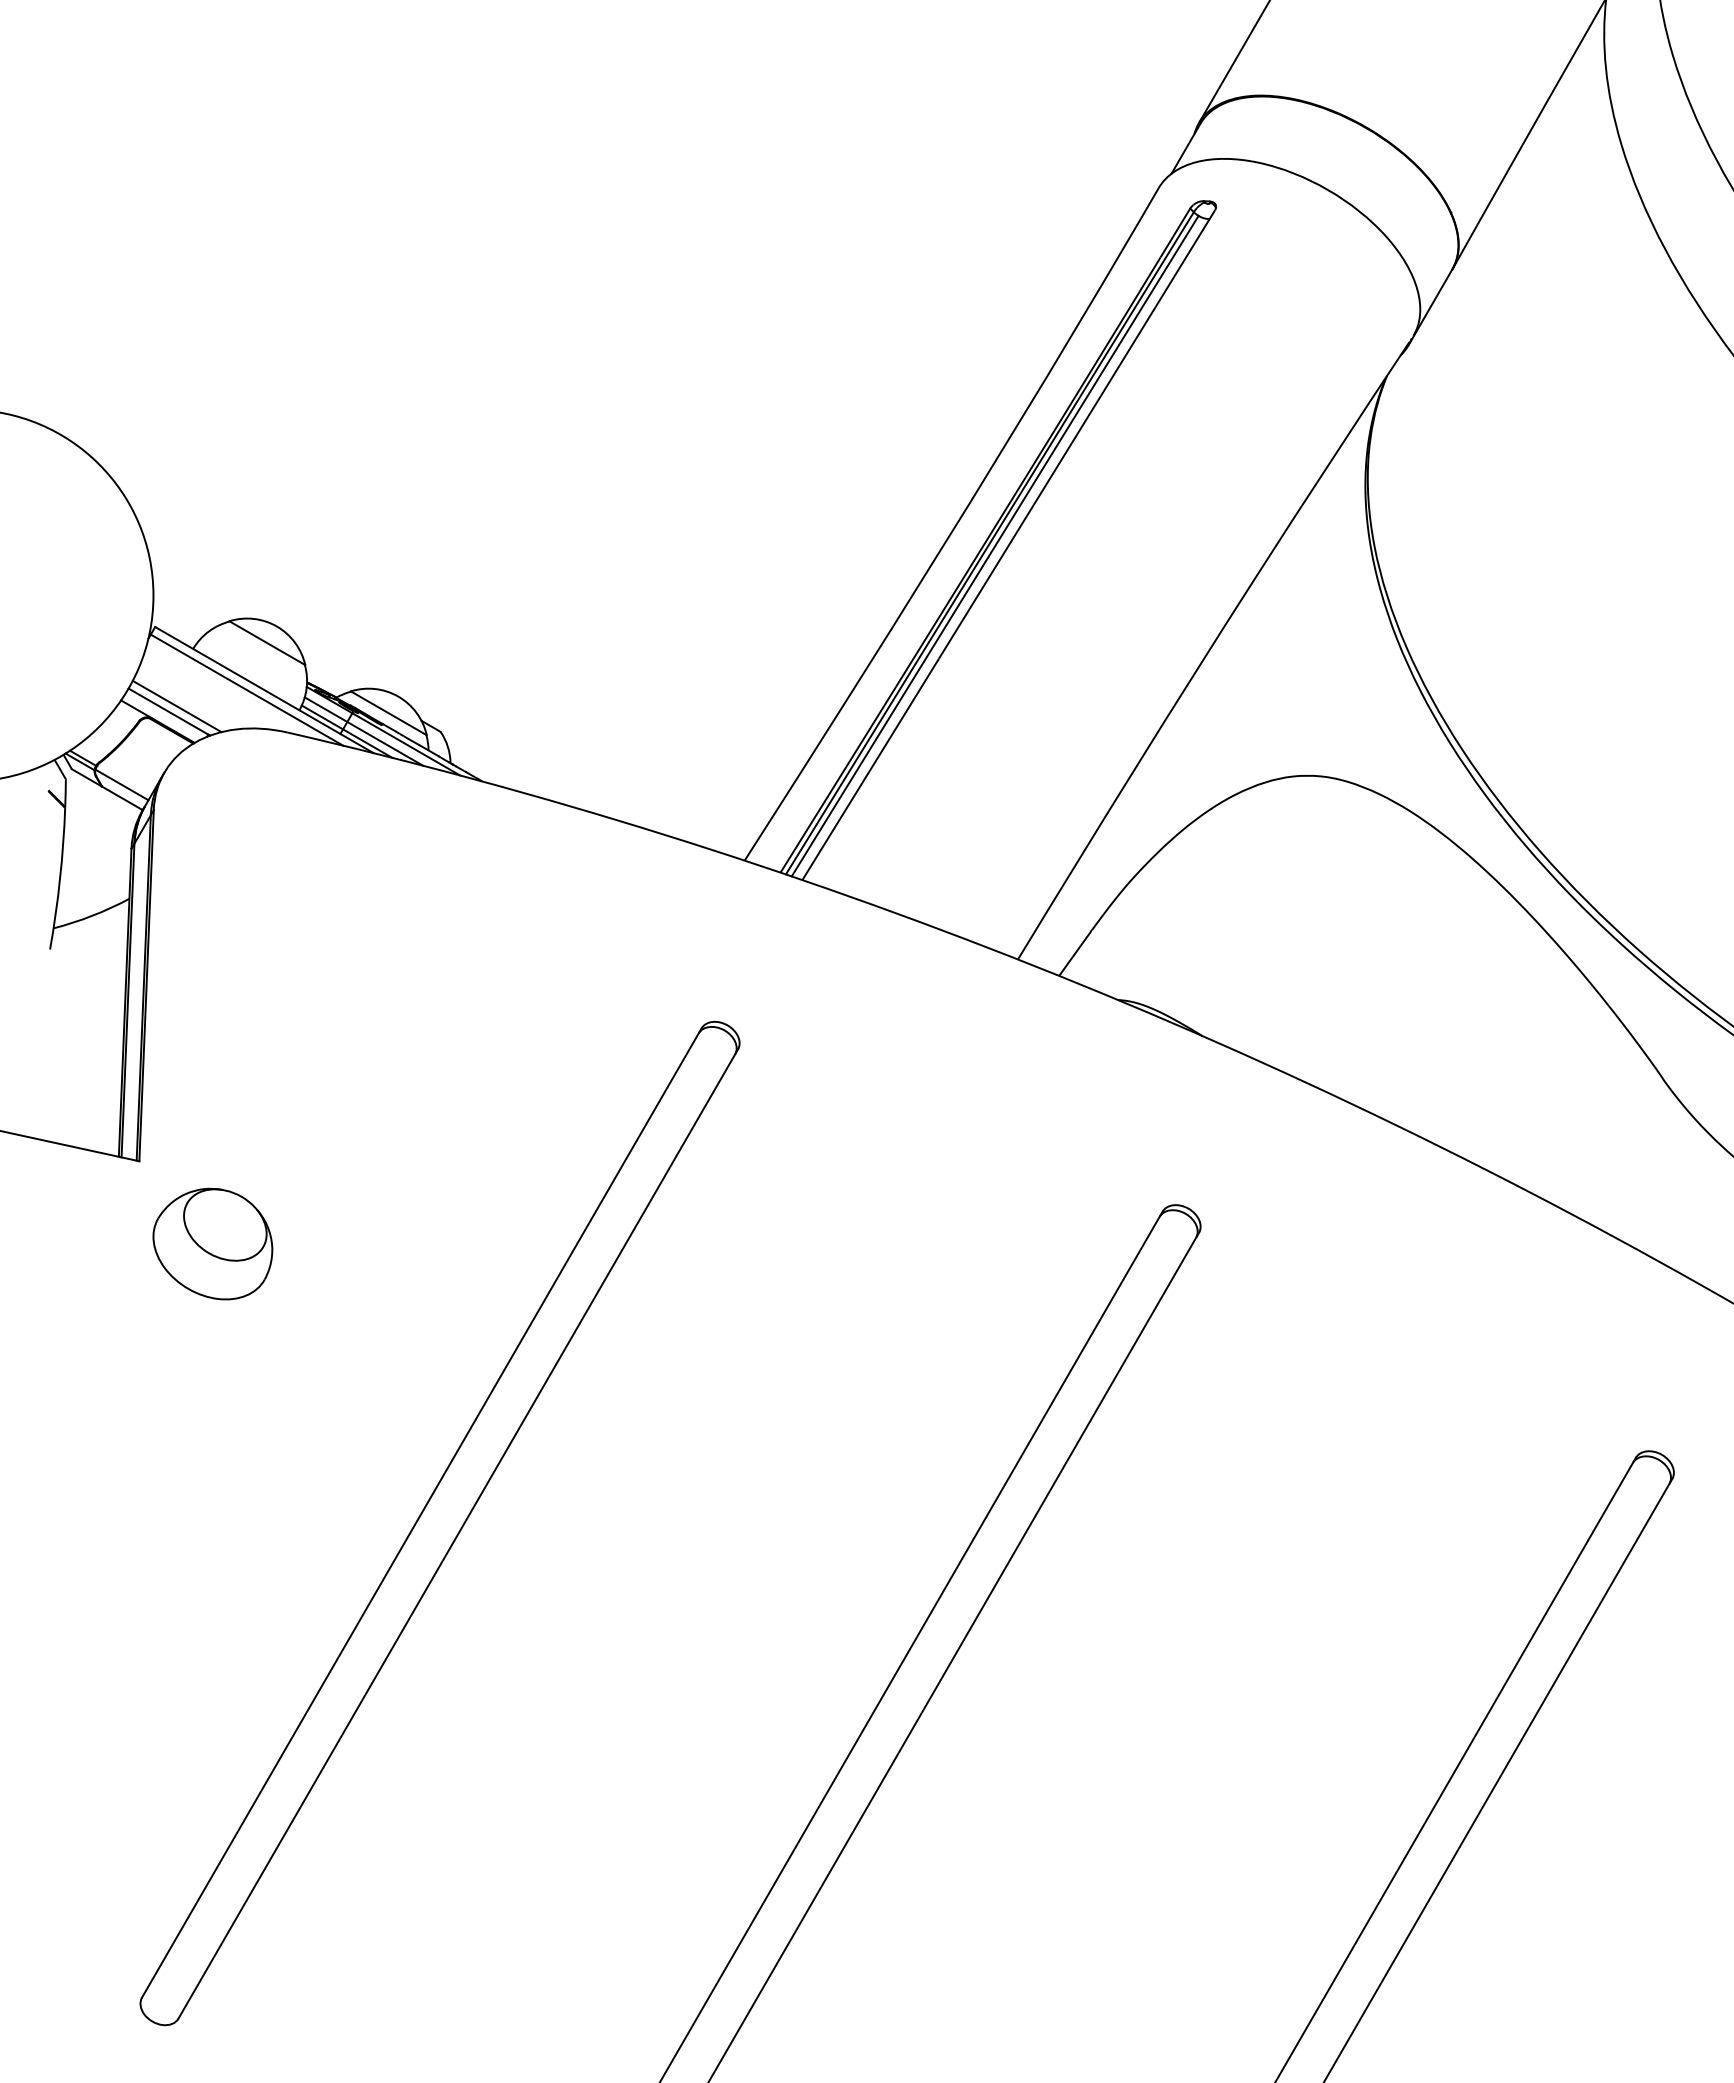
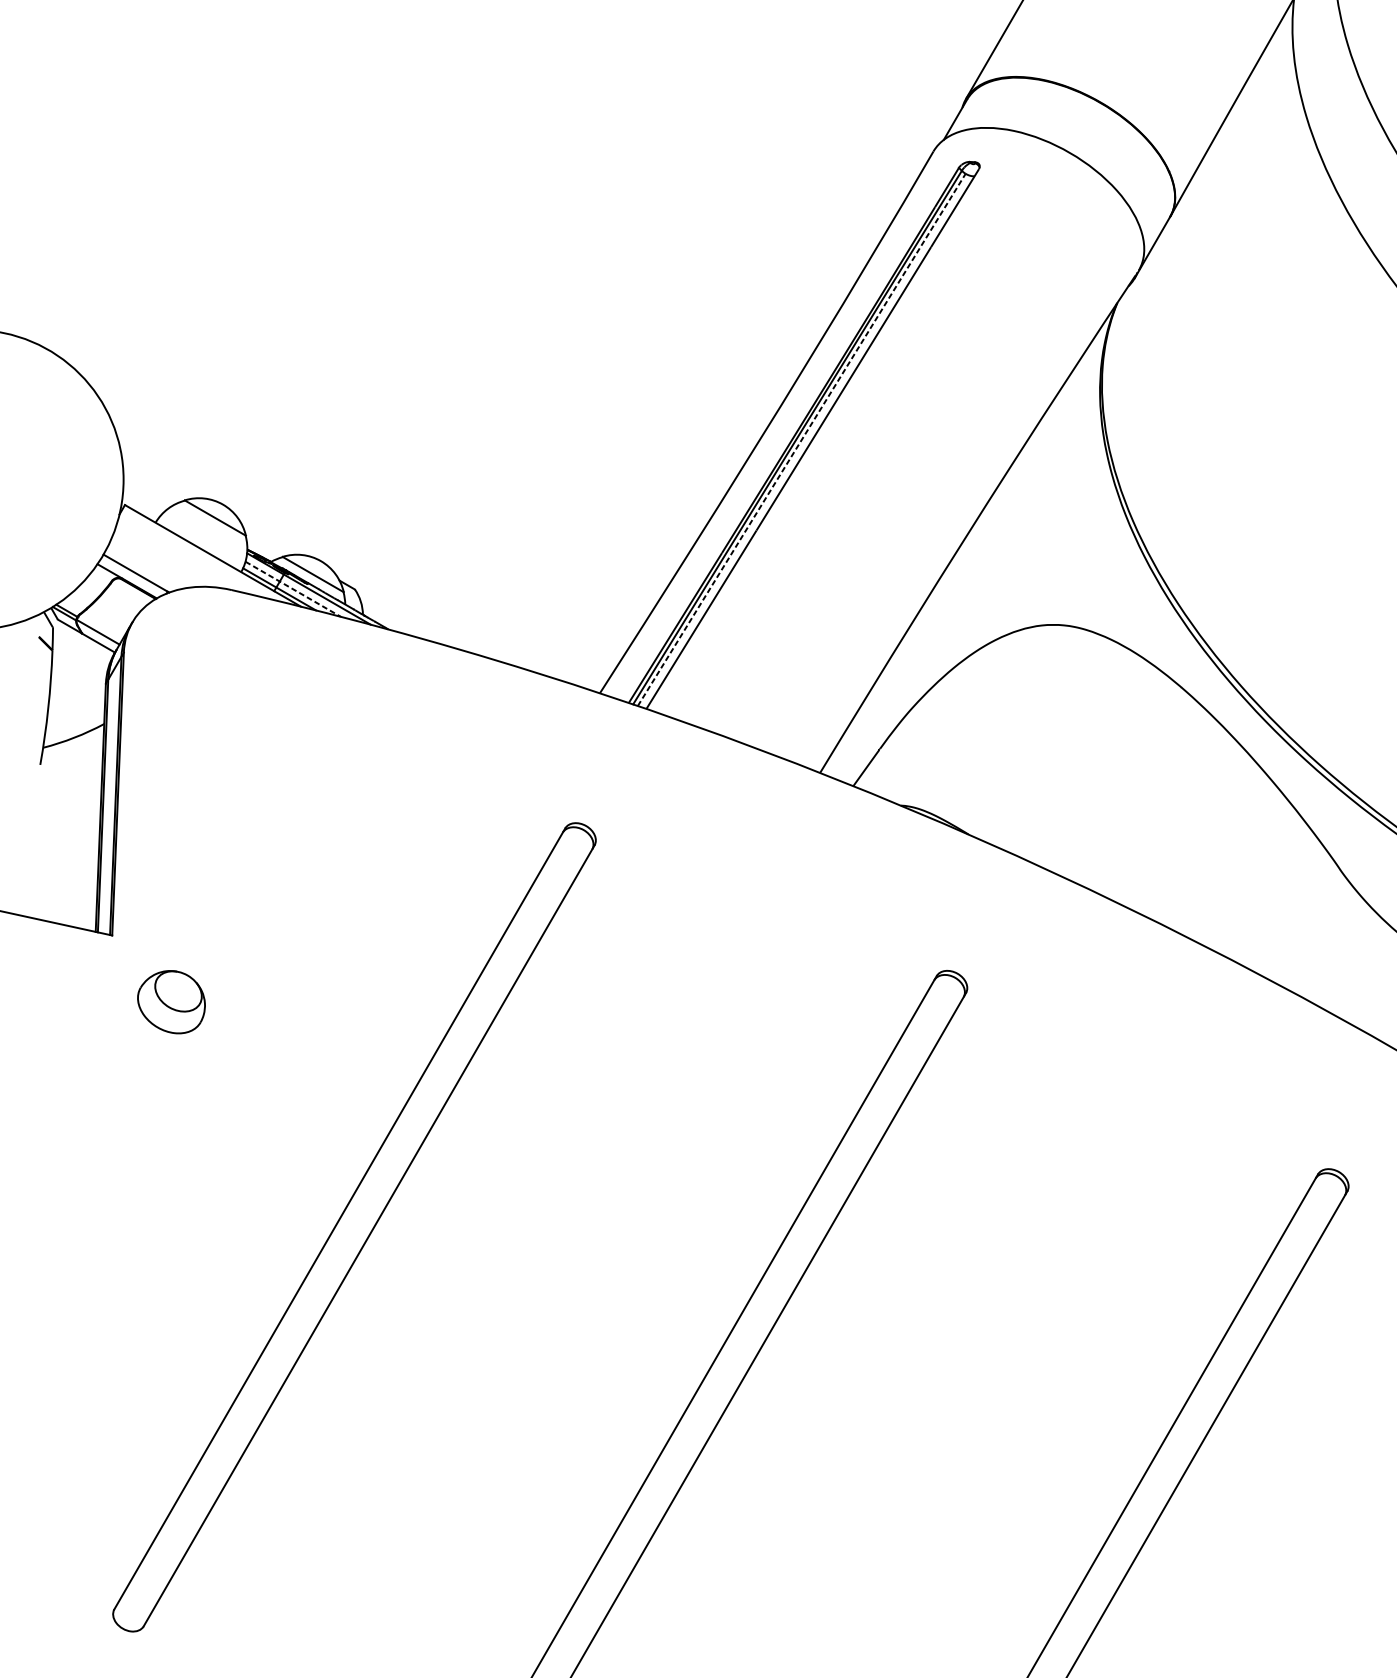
line: (995, 546) -> (802, 440), solid -> dashed
line: (246, 689) -> (198, 555), removed
line: (176, 706) -> (142, 569), removed
line: (364, 731) -> (293, 589), solid -> dashed
part: (212, 1243) -> (171, 1001), size x0.7

